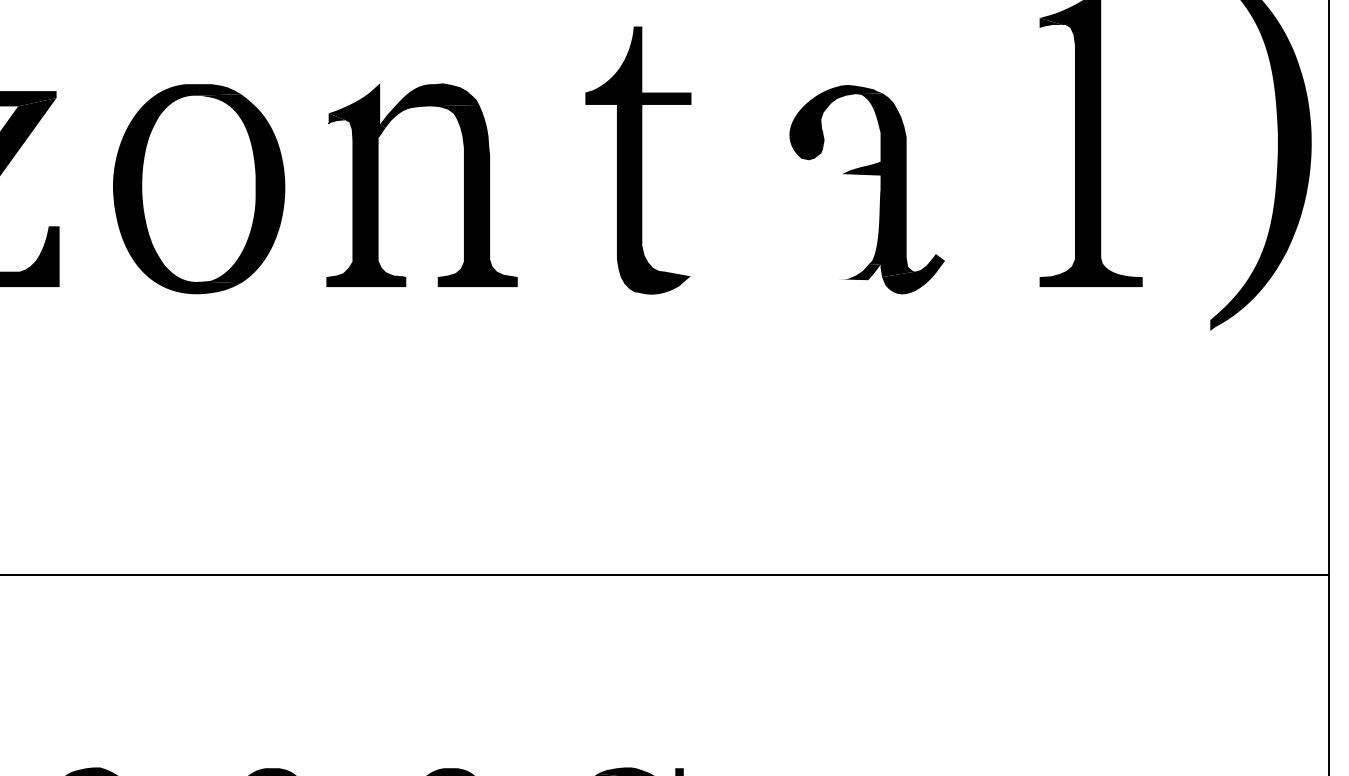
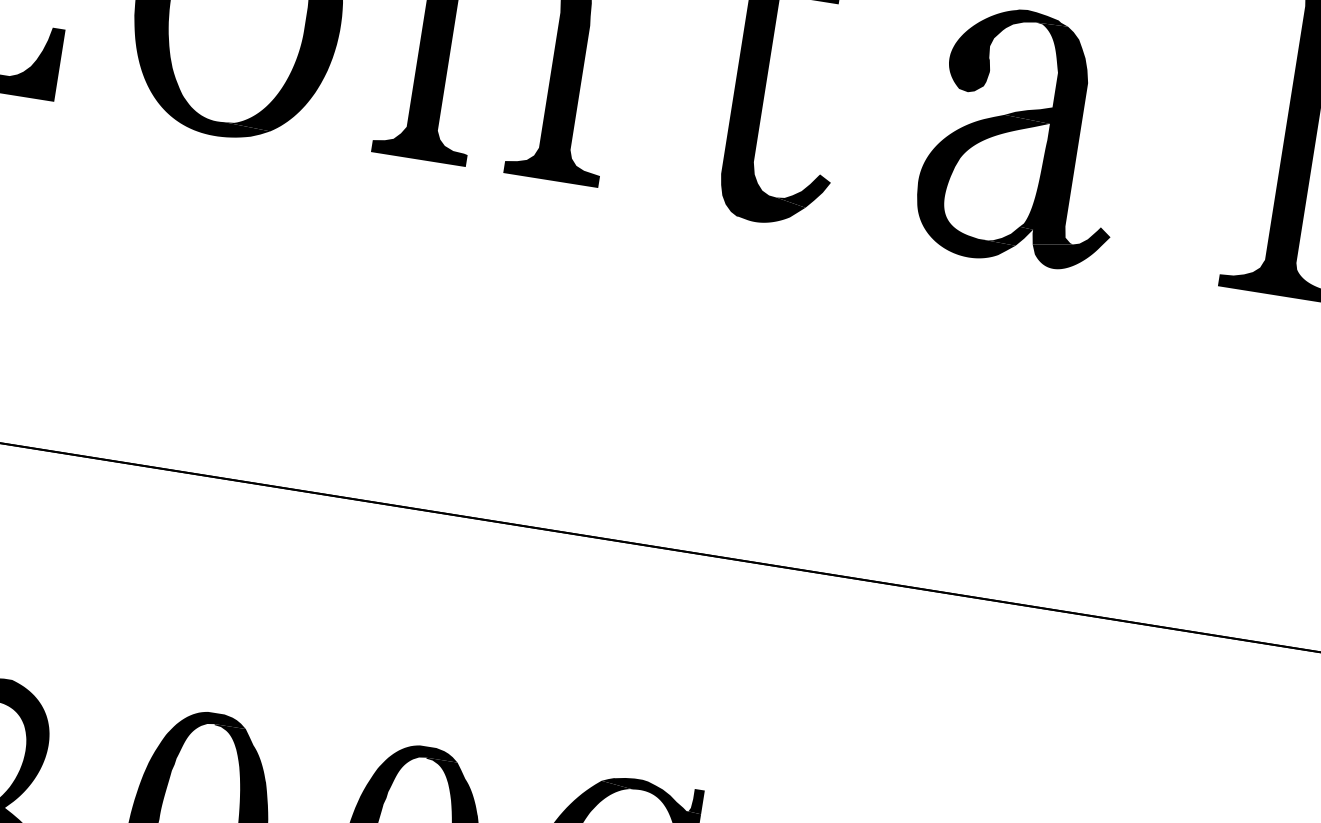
fill: (829, 234) -> (978, 184), added
fill: (686, 261) -> (803, 189), added

